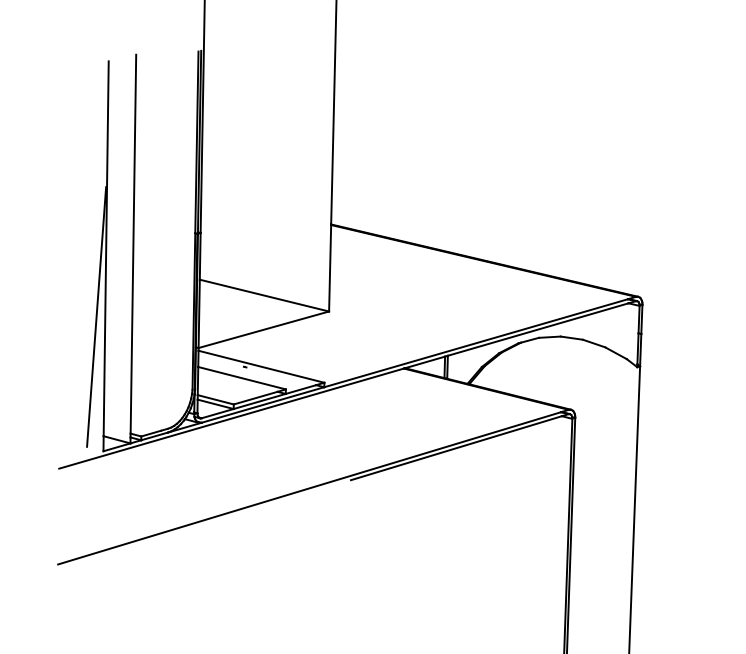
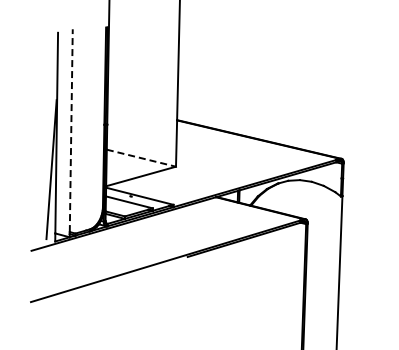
line: (133, 243) -> (71, 130), solid -> dashed
line: (264, 296) -> (141, 158), solid -> dashed

